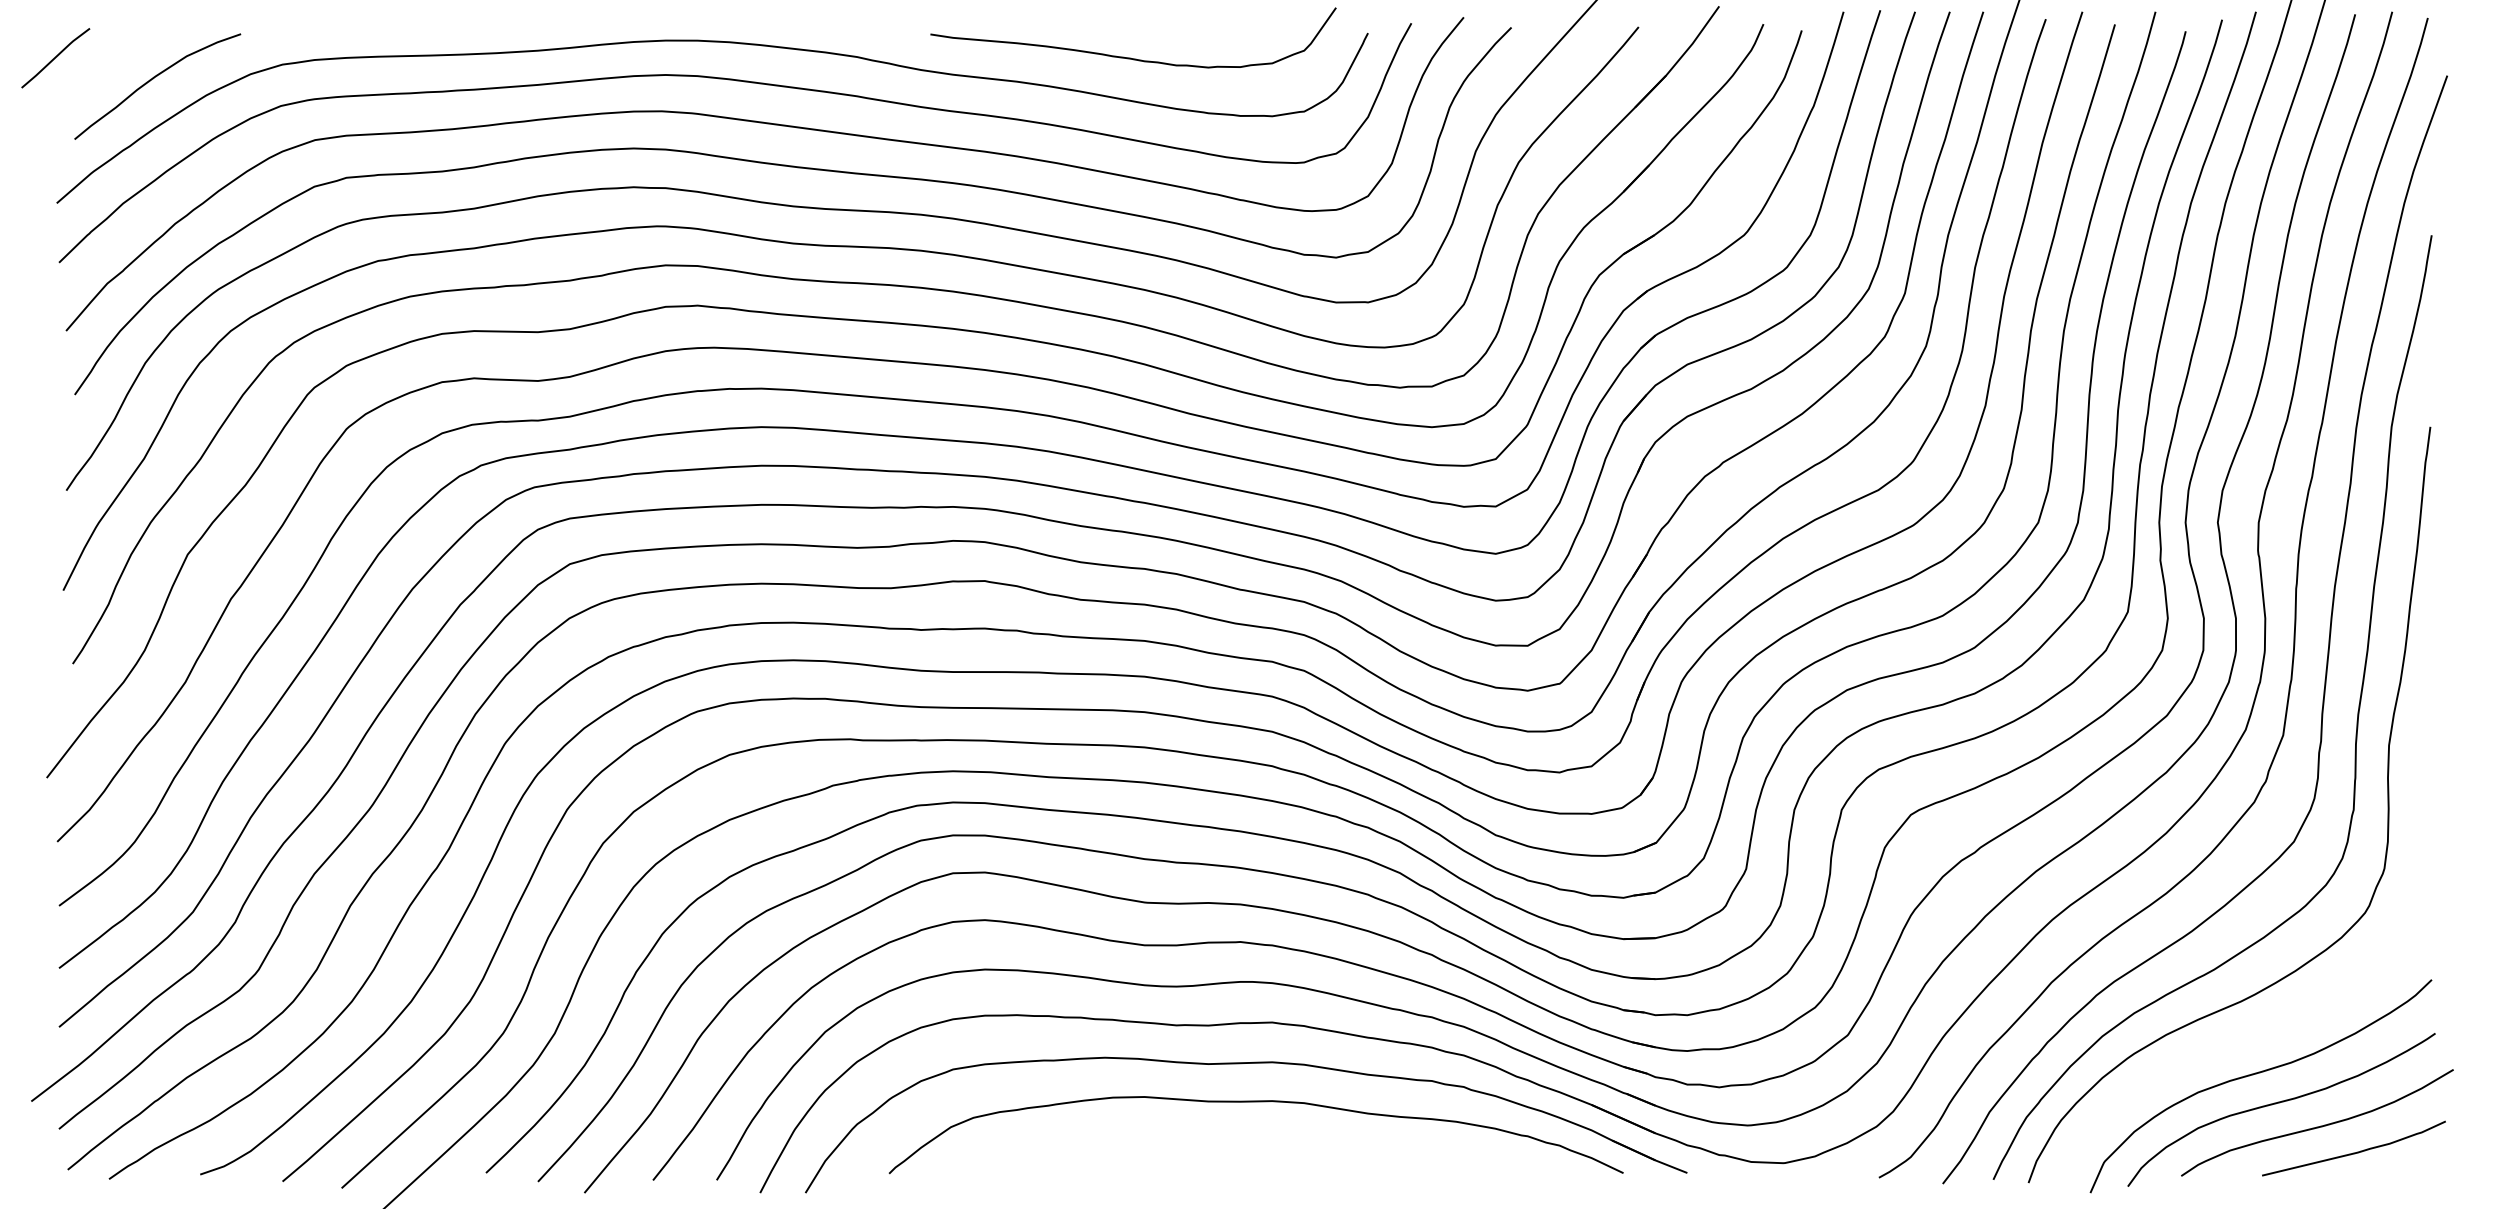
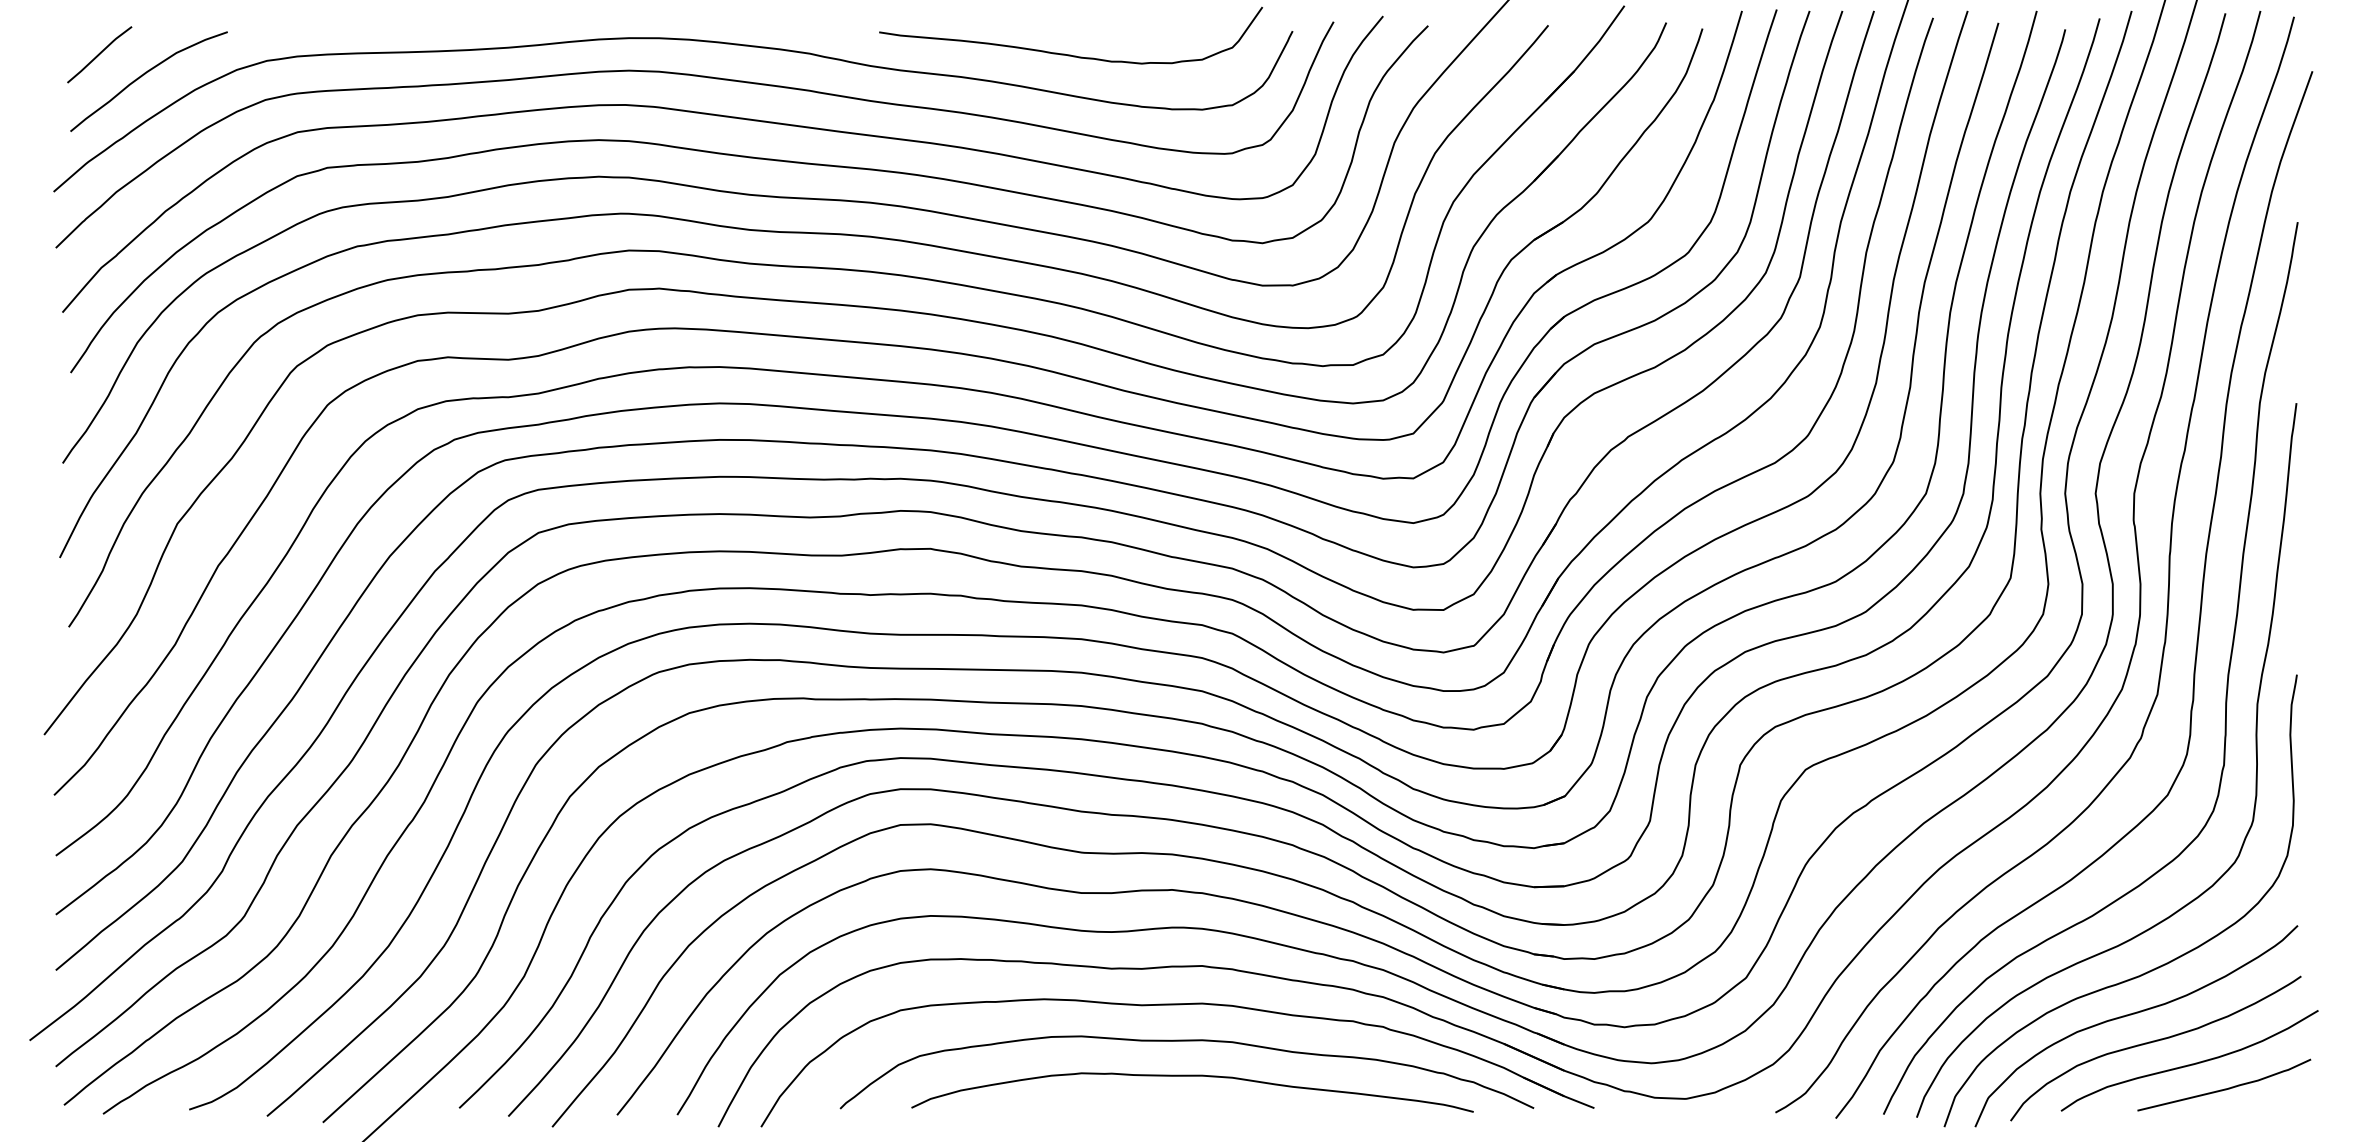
line: (55, 57) -> (99, 54), moved
curve: (2279, 1025) -> (2153, 968), added
curve: (1262, 1139) -> (1192, 1076), added

